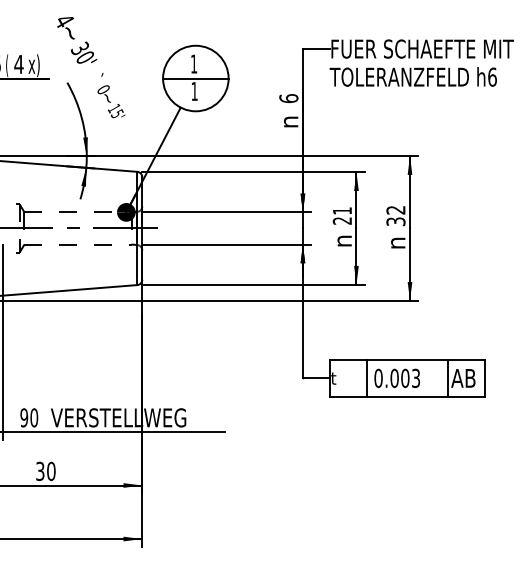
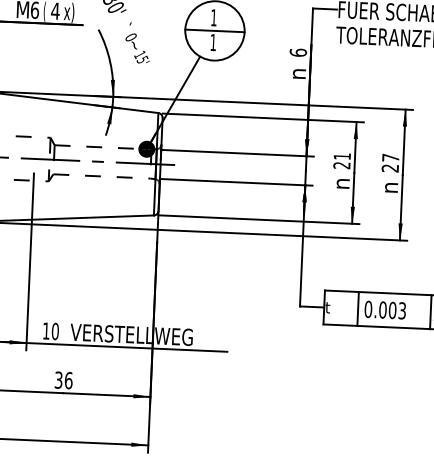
text: (395, 216) -> (390, 163), 32 -> 27
text: (24, 417) -> (46, 330), 90 -> 10
text: (51, 470) -> (68, 379), 30 -> 36

